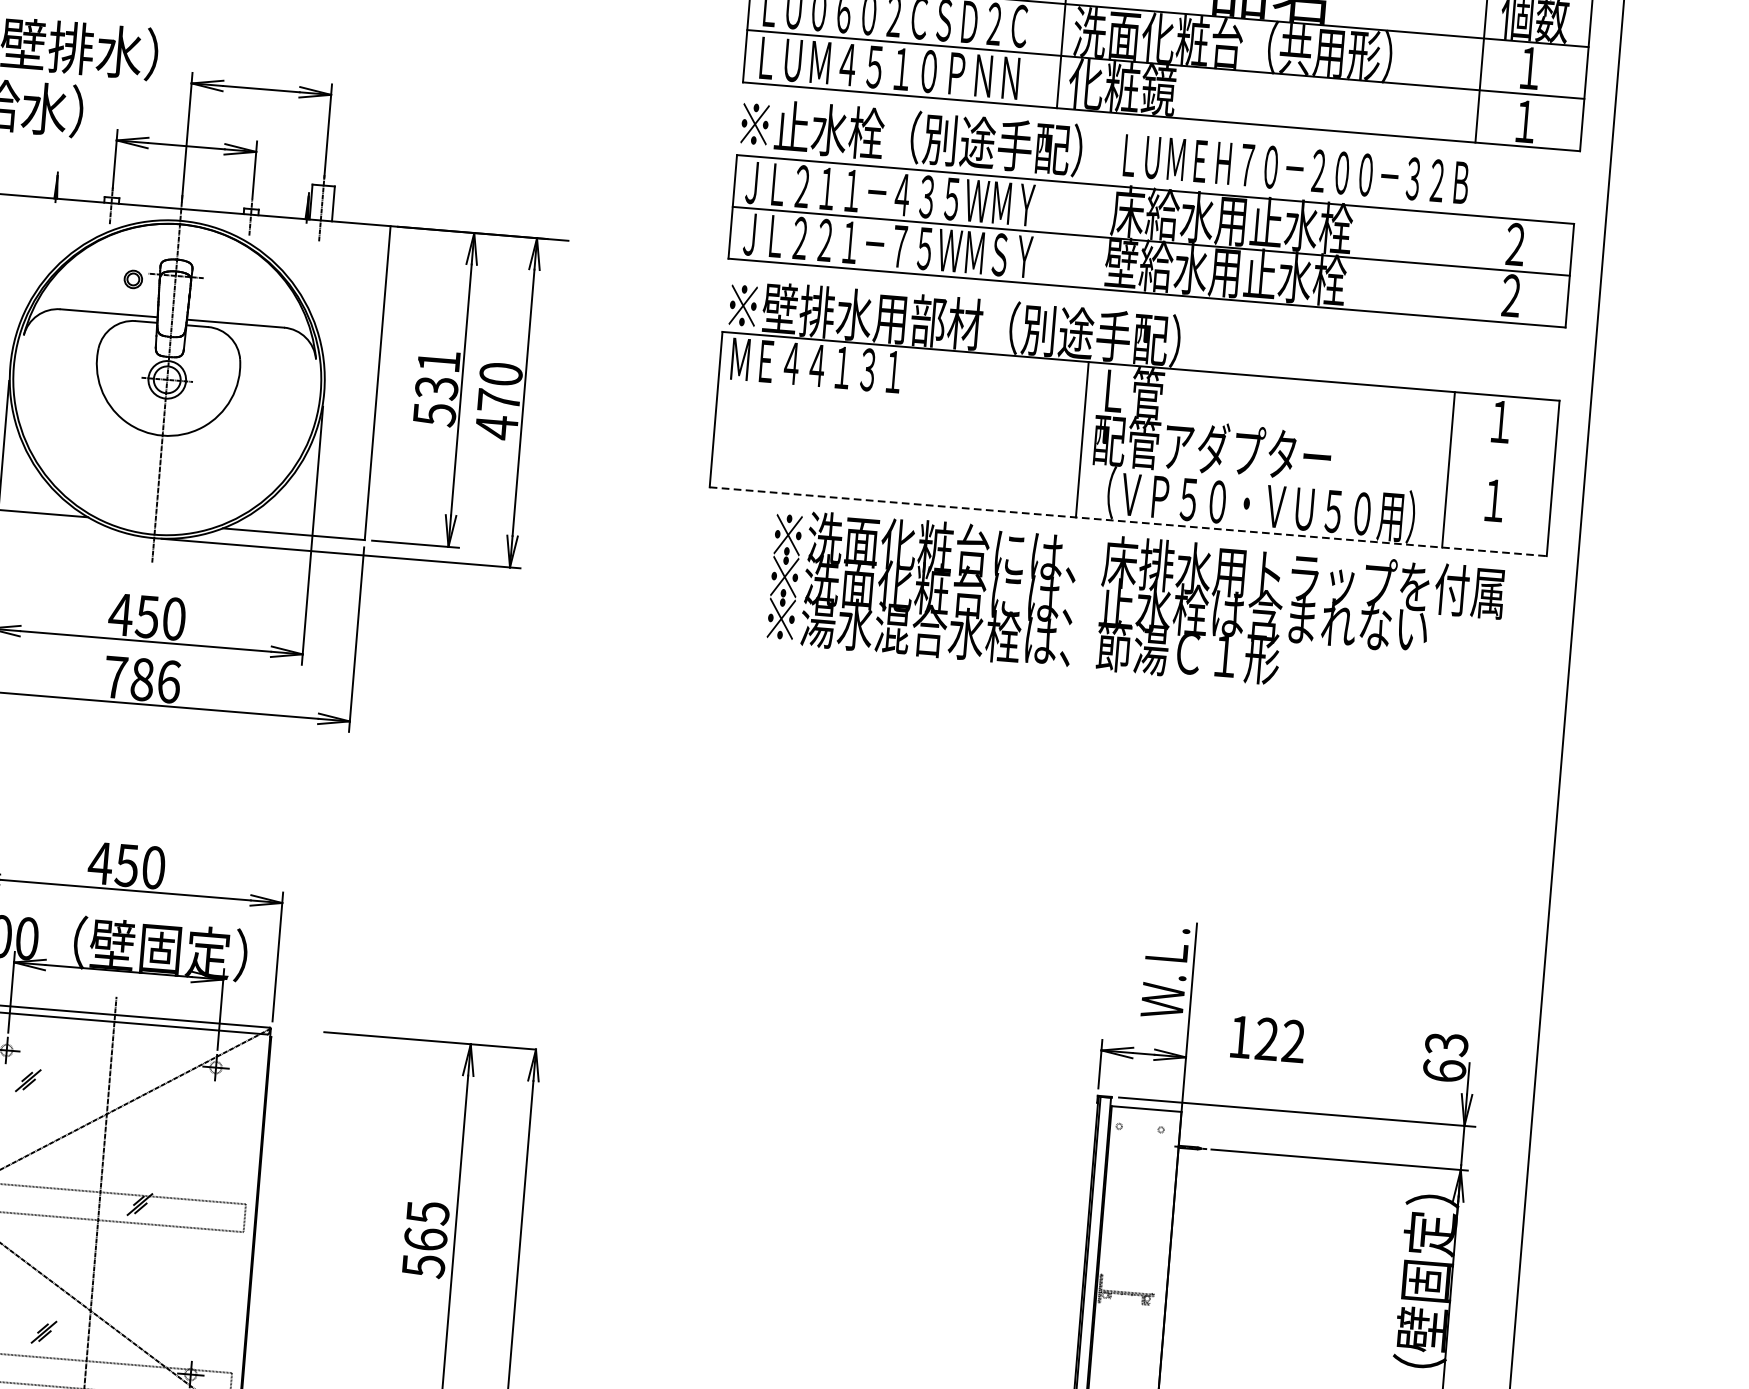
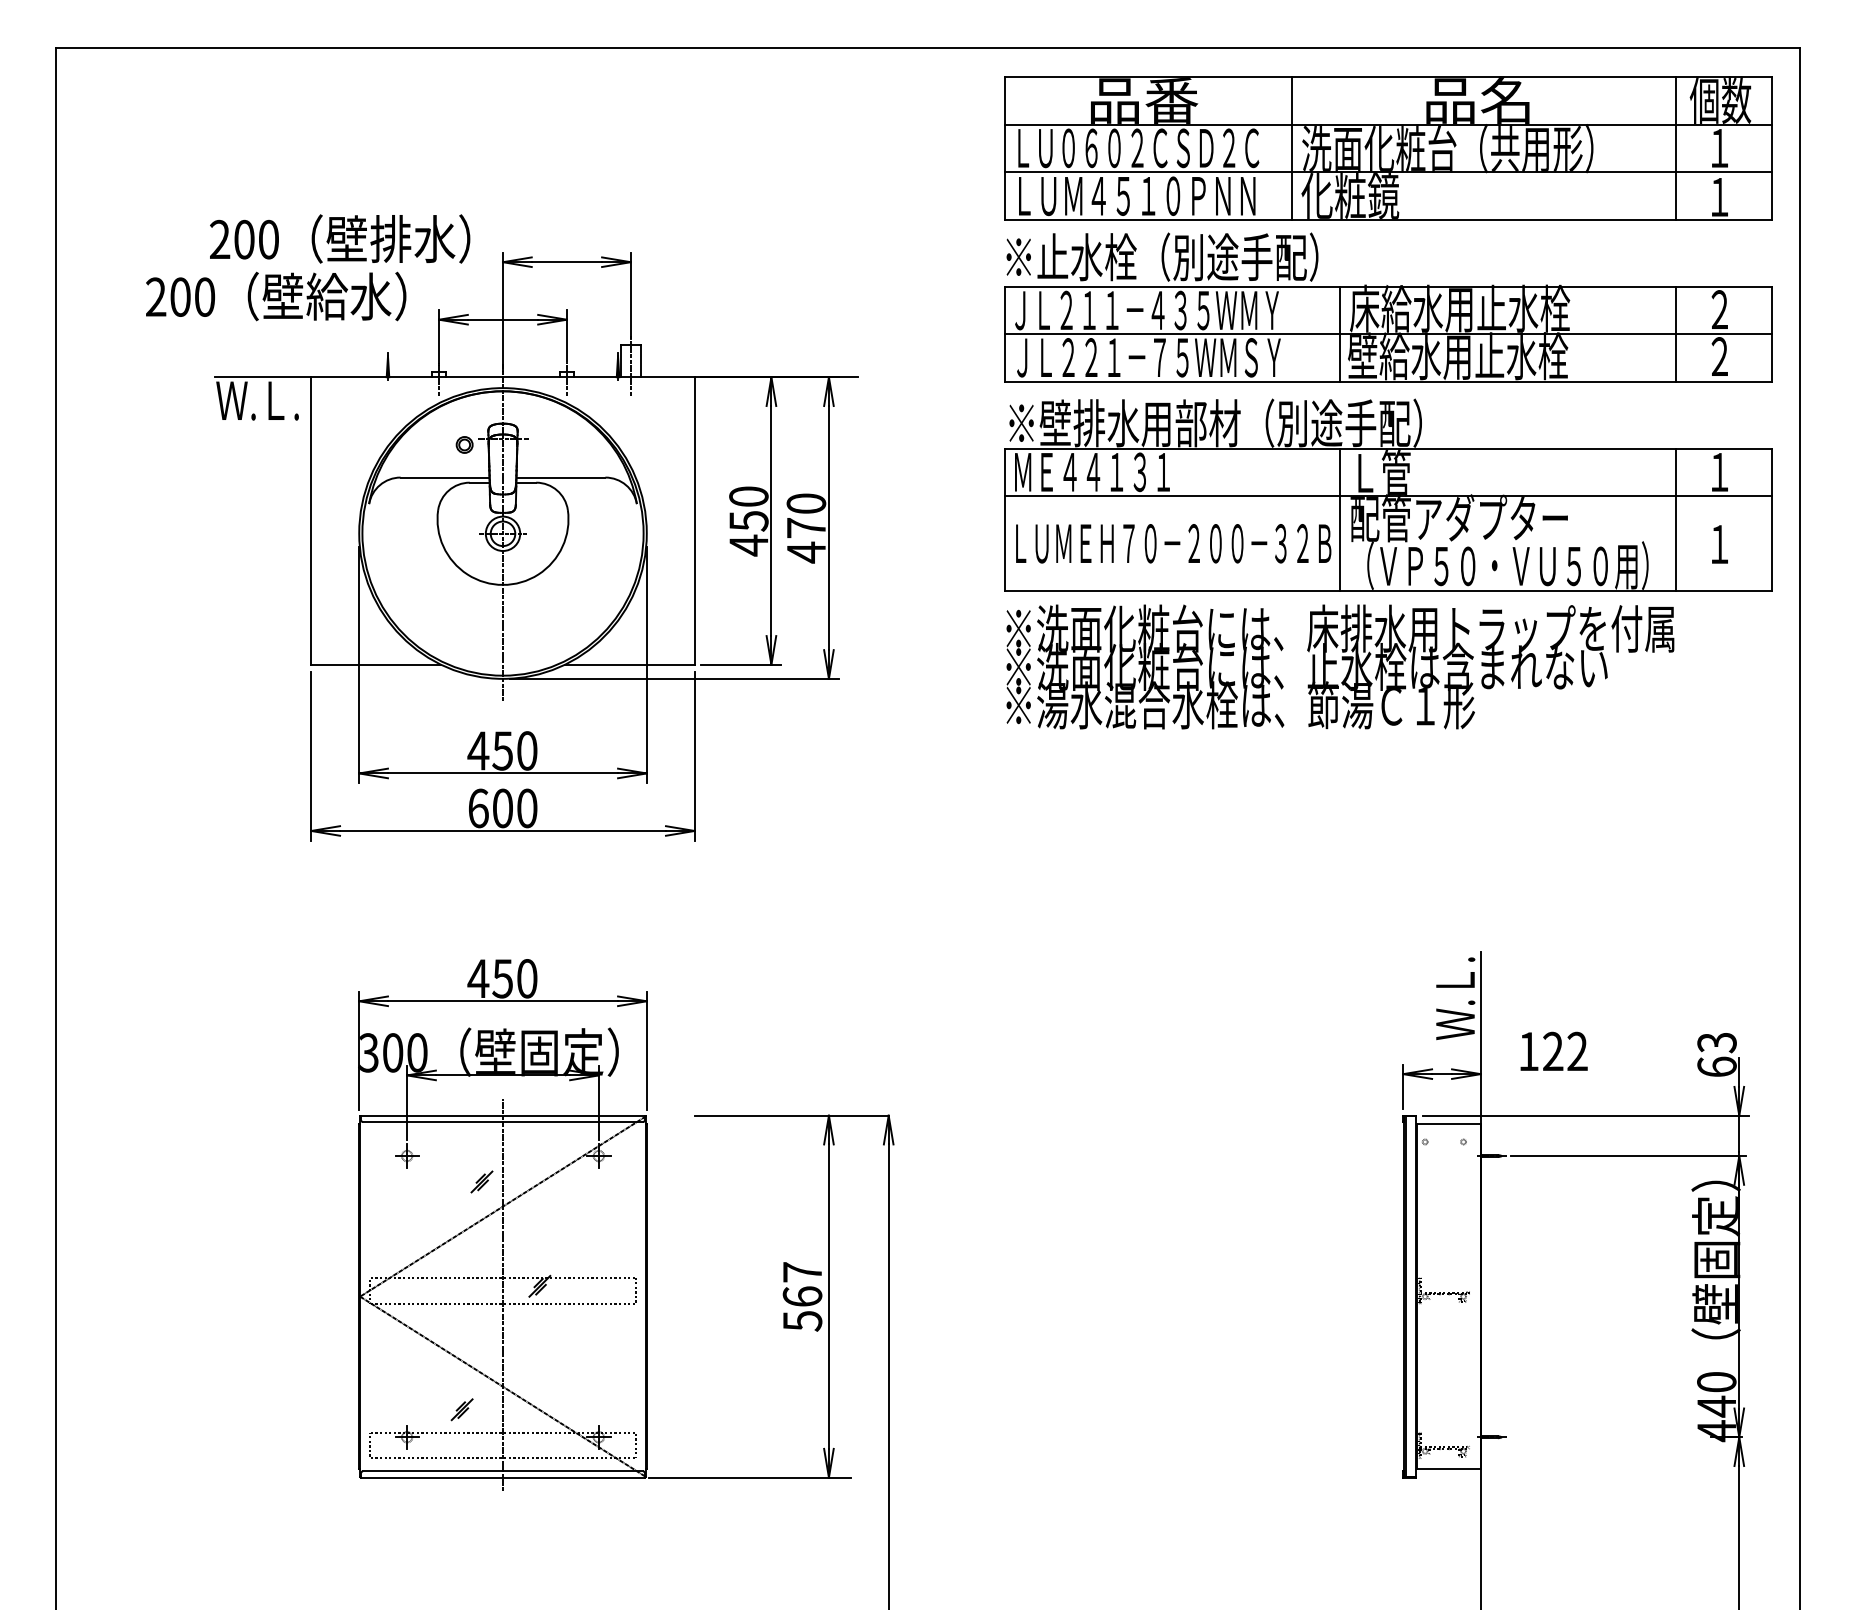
text: (1296, 169) -> (1173, 543), moved
line: (1099, 236) -> (1340, 333), added
line: (1465, 266) -> (1675, 333), added
text: (436, 388) -> (748, 521), 531 -> 450
line: (1136, 418) -> (1387, 496), added
line: (1128, 522) -> (1388, 591), dashed -> solid
text: (1136, 605) -> (1340, 666), moved
text: (142, 679) -> (502, 808), 786 -> 600
part: (27, 1080) -> (481, 1181), moved
text: (427, 1213) -> (802, 1272), 565 -> 567

